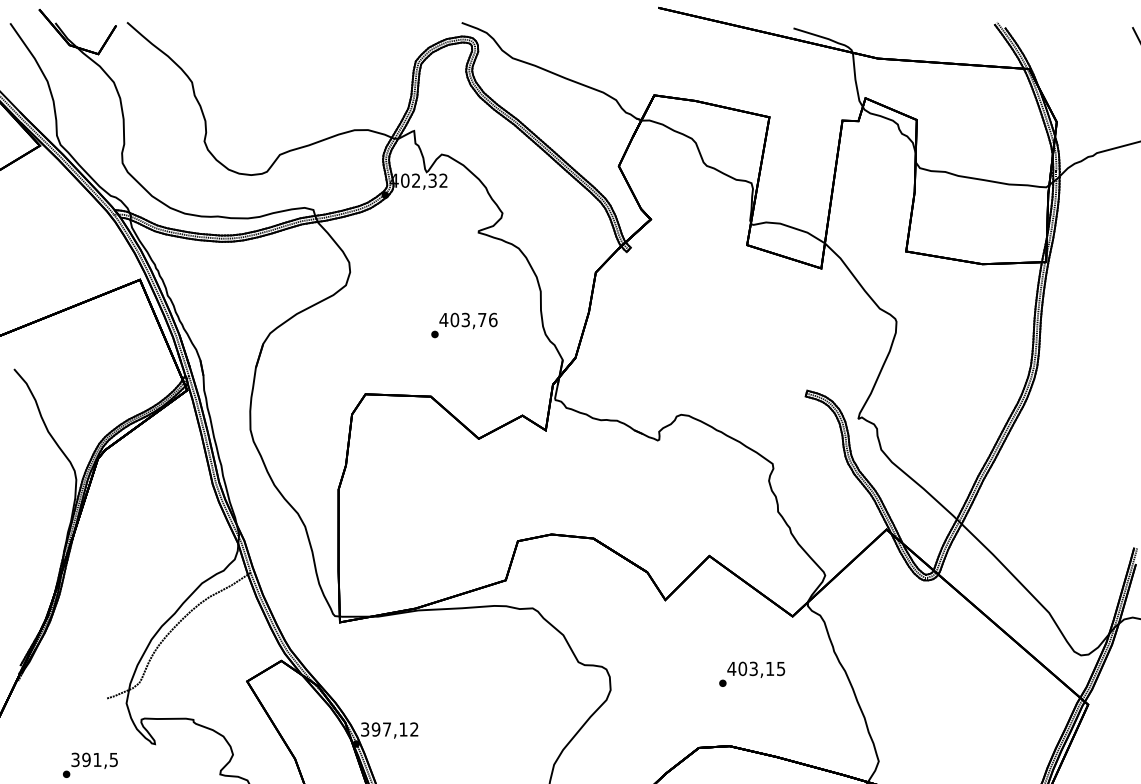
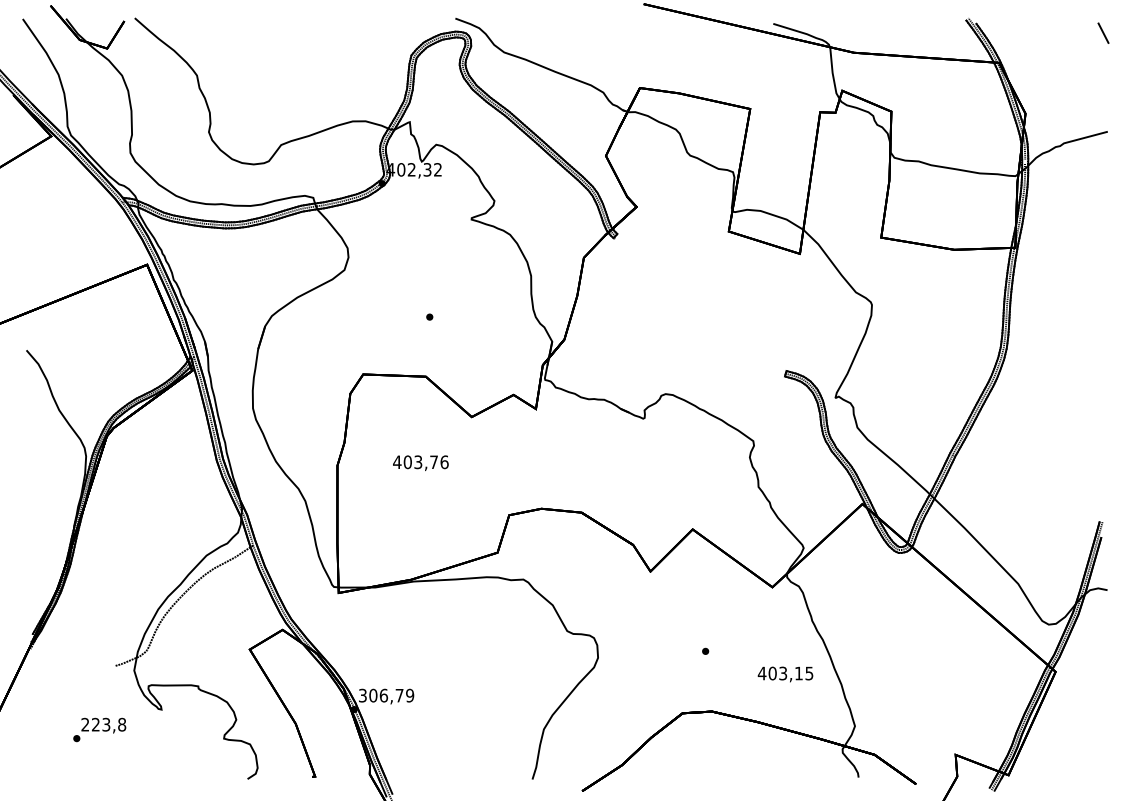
text: (468, 320) -> (420, 462), moved
text: (756, 669) -> (785, 674), moved
text: (395, 729) -> (391, 695), 397,12 -> 306,79
text: (94, 759) -> (103, 724), 391,5 -> 223,8

